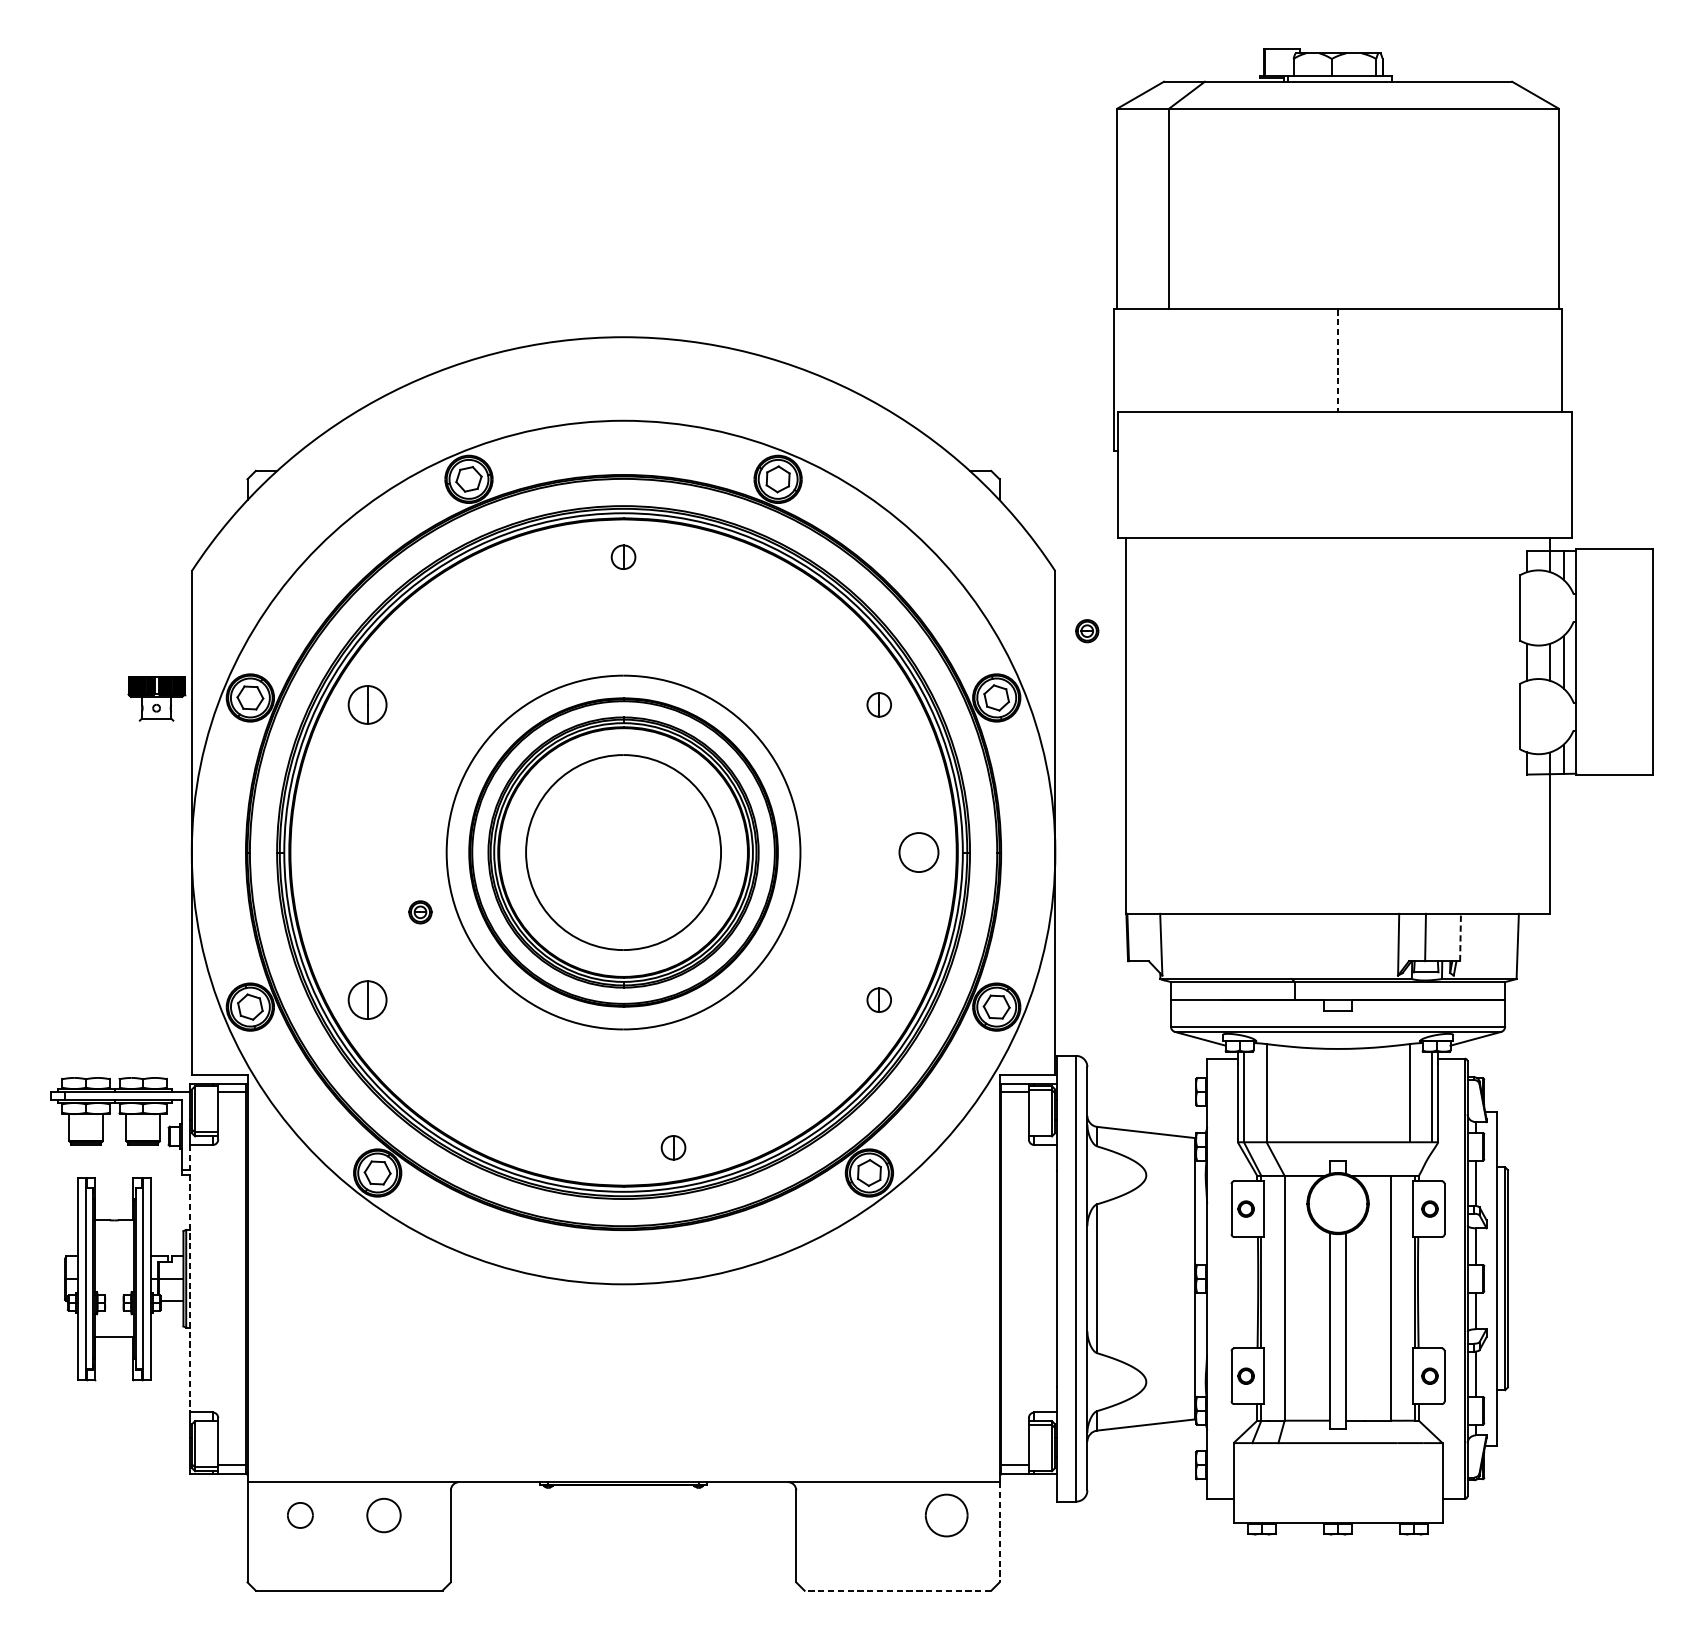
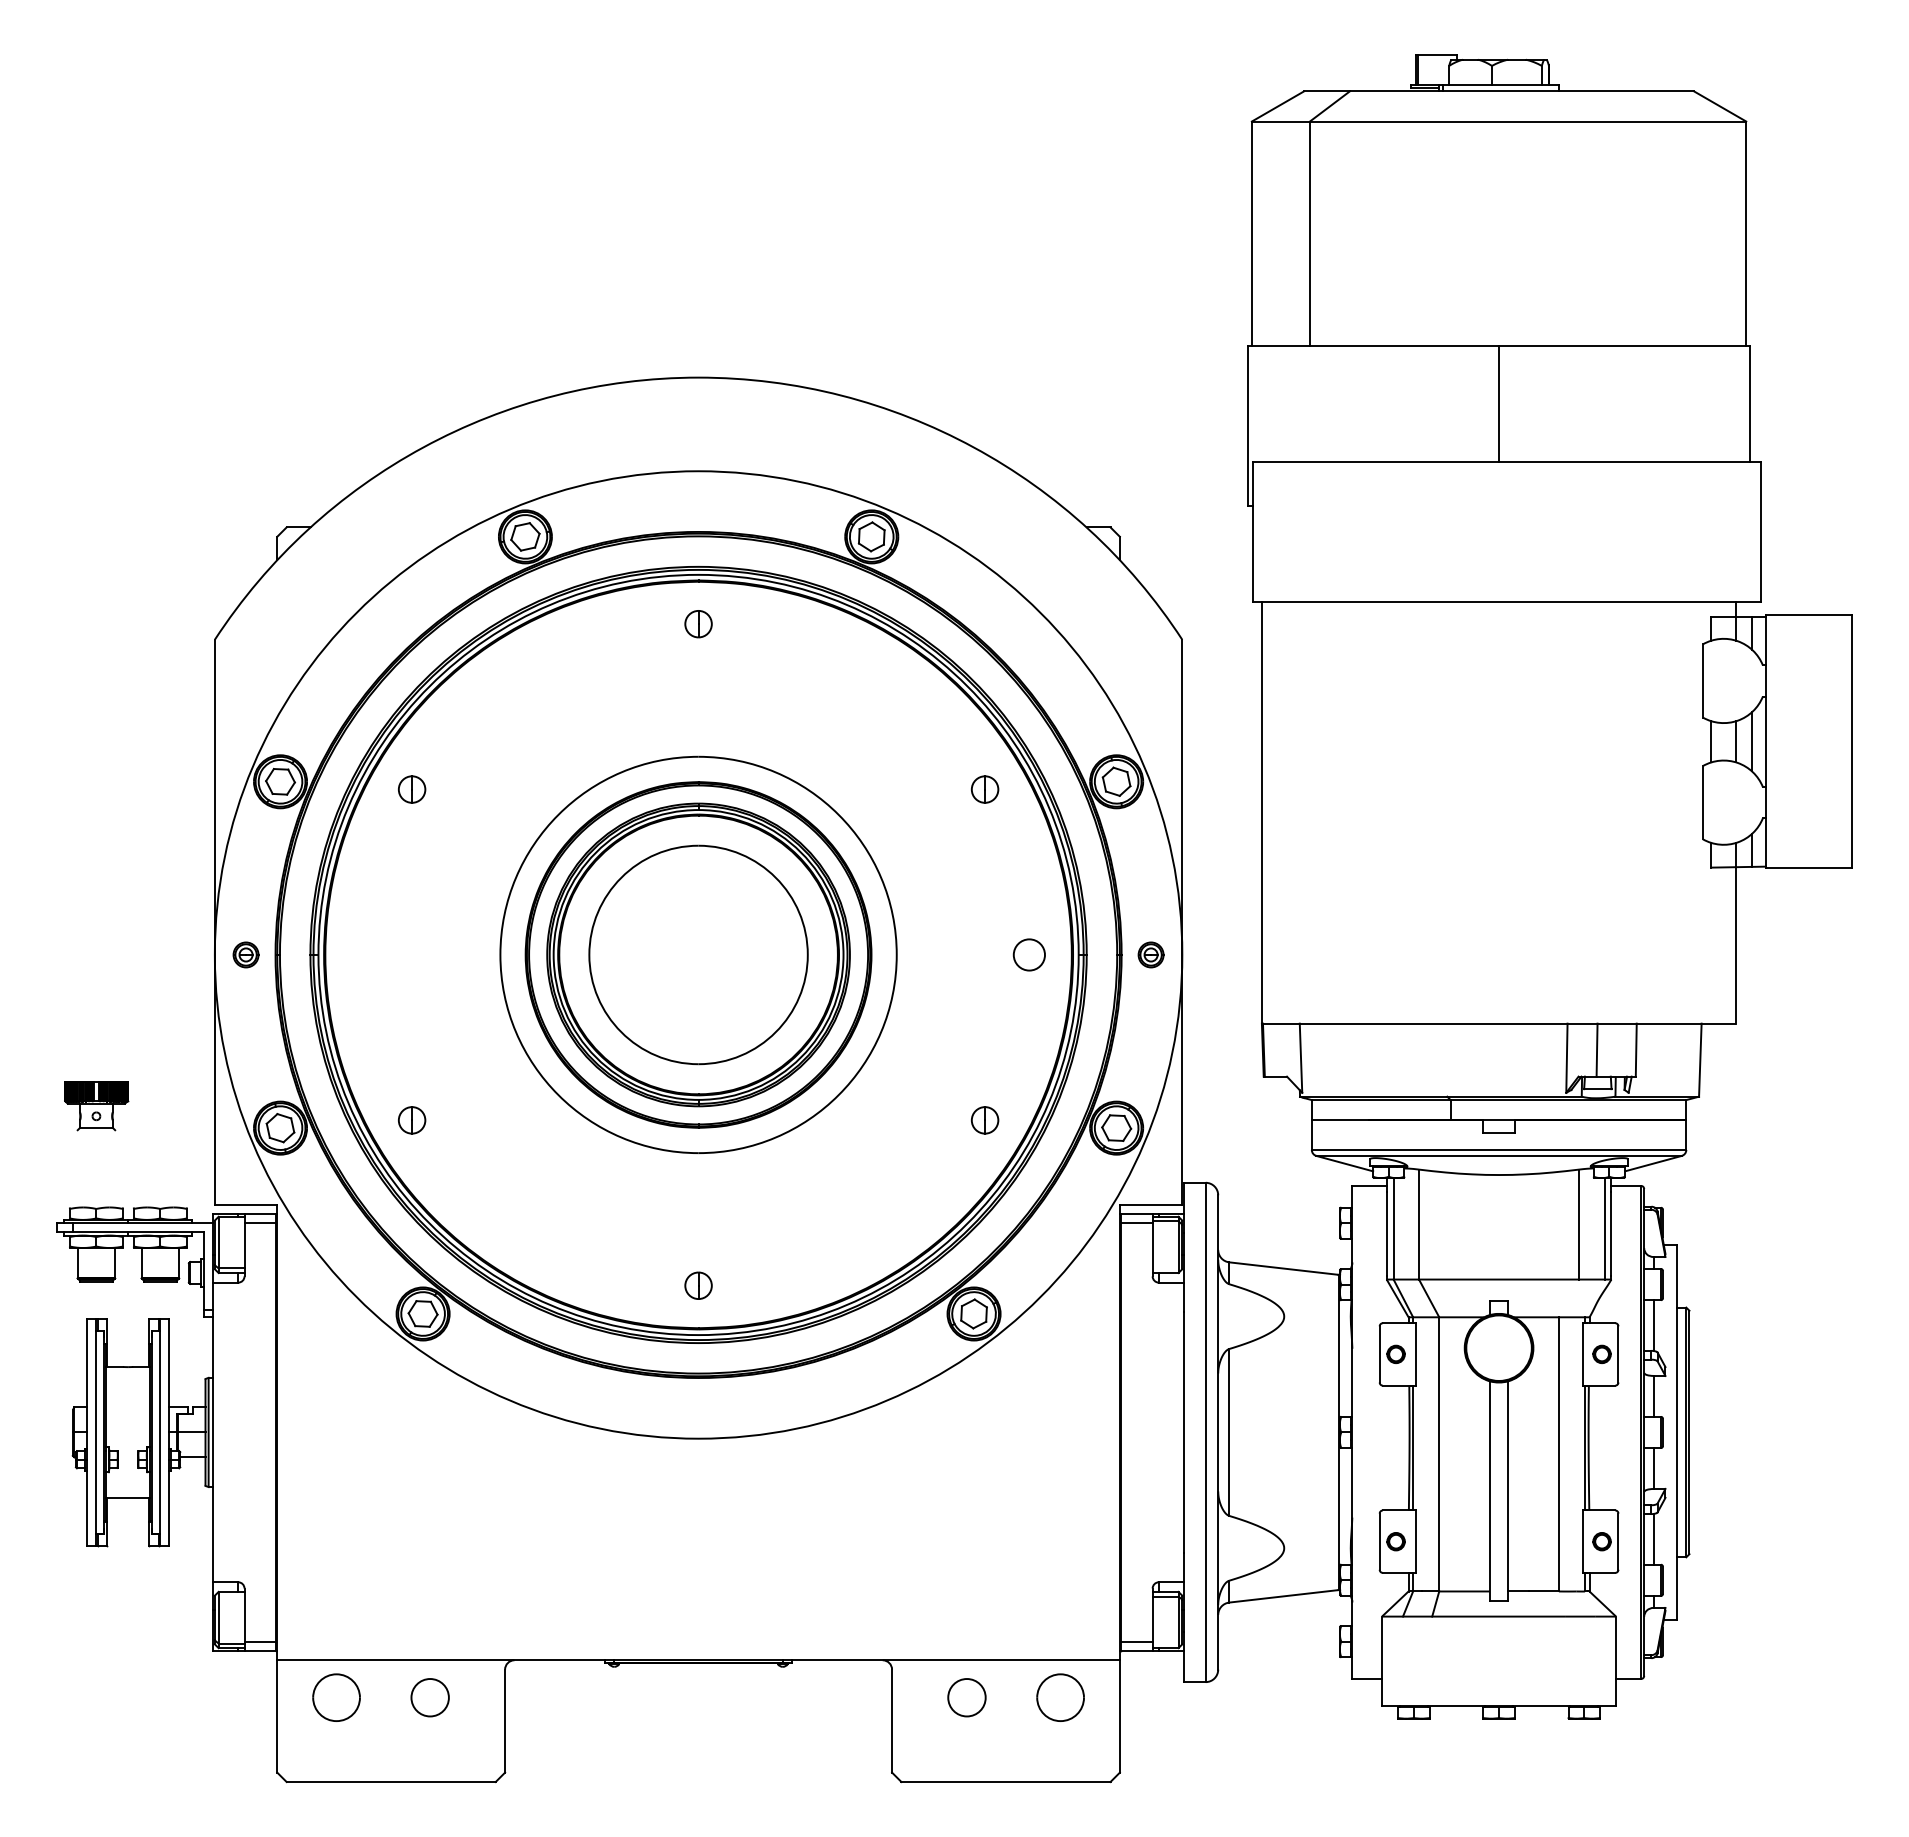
line: (1338, 361) -> (1499, 404), dashed -> solid
part: (1086, 630) -> (1150, 954), moved
part: (156, 699) -> (96, 1106), moved
part: (368, 704) -> (412, 789), size x0.62
circle: (918, 852) -> (1028, 954), size x0.71
part: (419, 911) -> (245, 954), moved
line: (1460, 937) -> (1636, 1050), dashed -> solid
part: (368, 1000) -> (412, 1120), size x0.62
part: (673, 1147) -> (698, 1285), moved
line: (190, 1278) -> (213, 1432), dashed -> solid
part: (300, 1515) -> (336, 1697), size x1.67
circle: (862, 1515) -> (966, 1697), added
line: (999, 1532) -> (1119, 1716), dashed -> solid
line: (897, 1590) -> (1005, 1781), dashed -> solid

